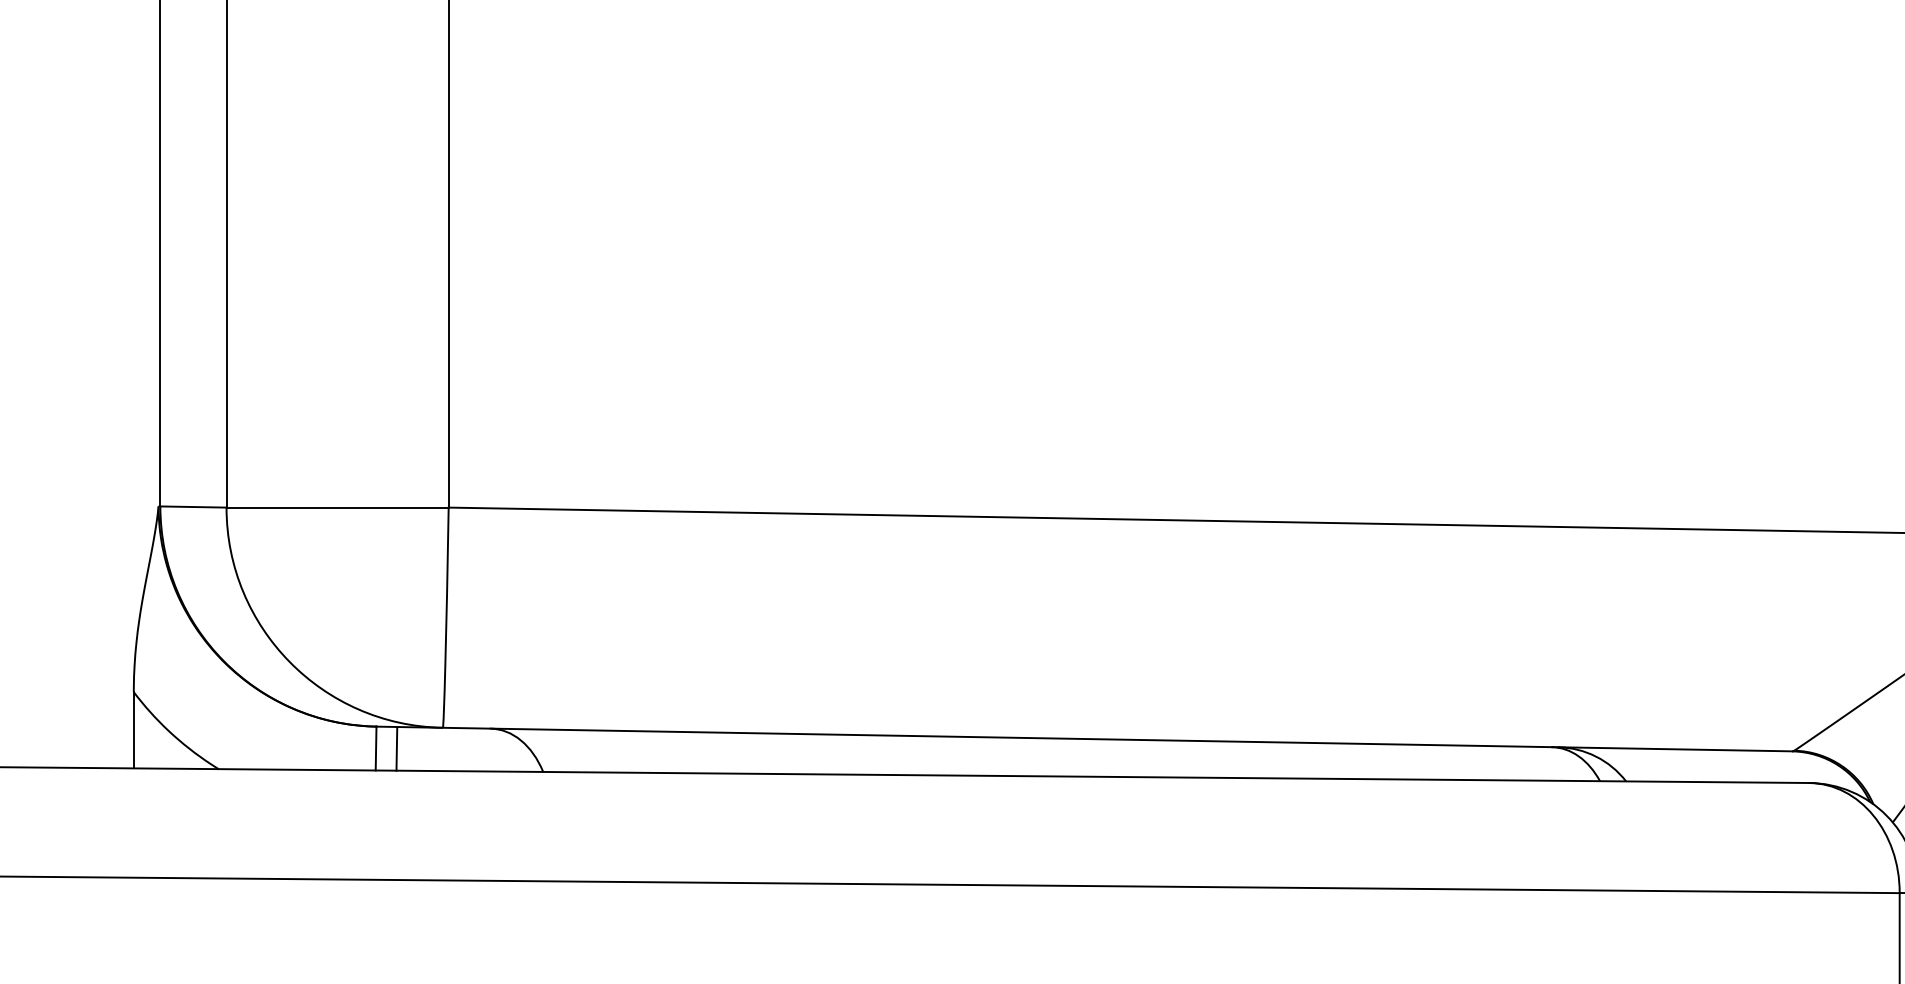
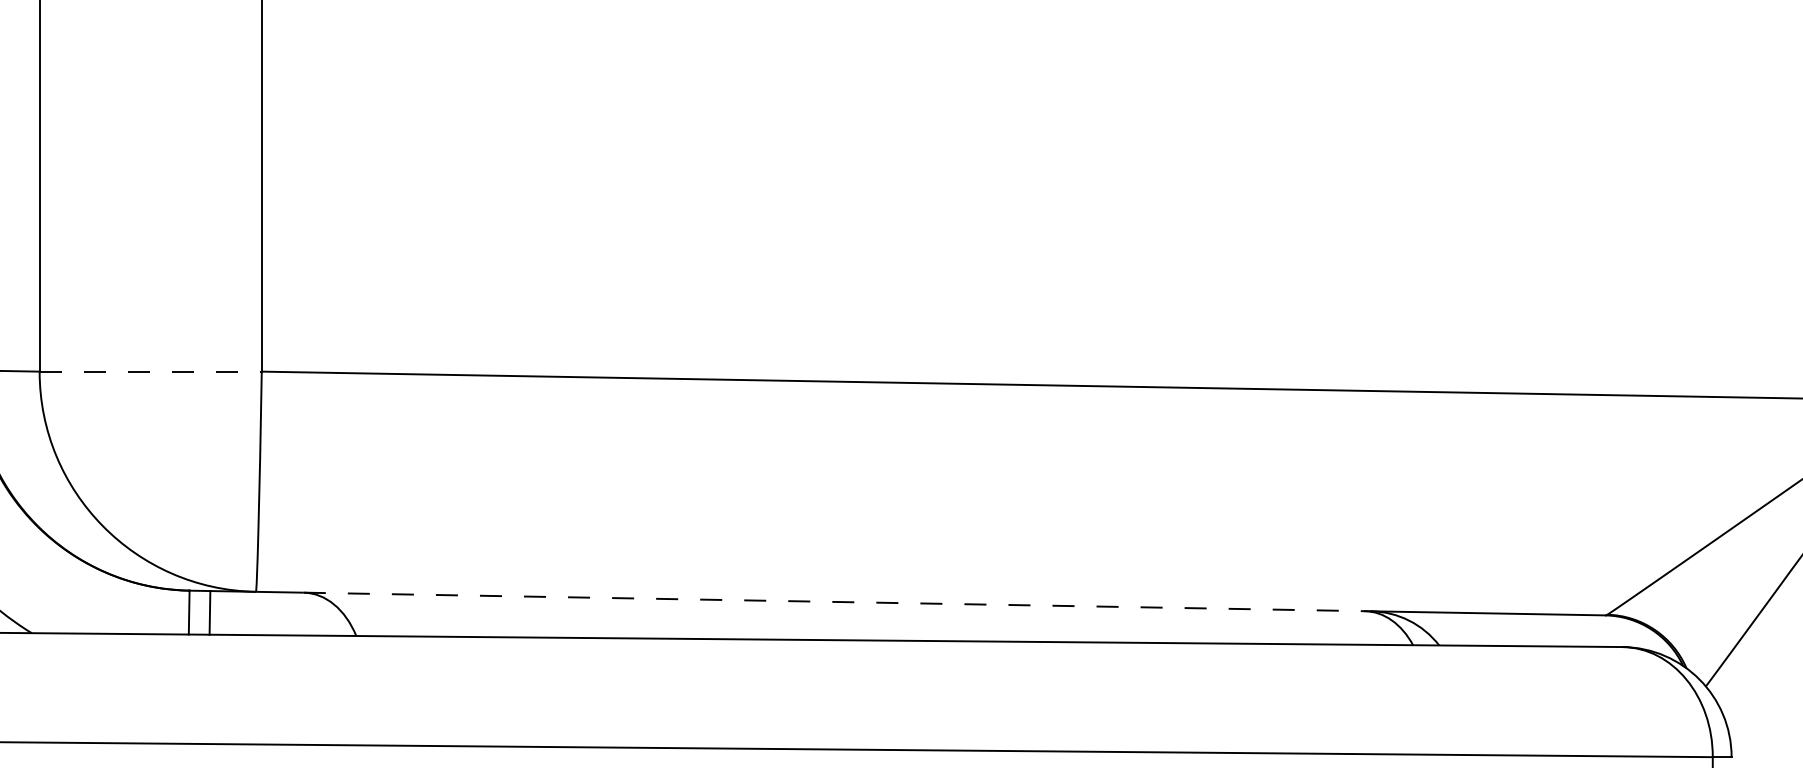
line: (338, 507) -> (151, 371), solid -> dashed
line: (1021, 737) -> (834, 601), solid -> dashed

